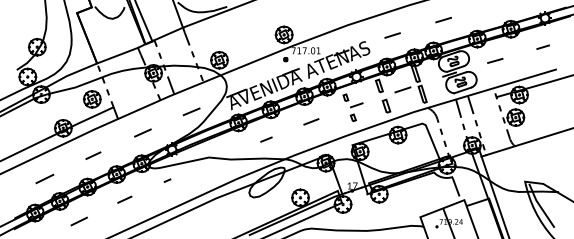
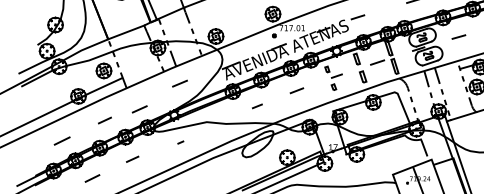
line: (392, 35) -> (357, 17), moved
line: (191, 111) -> (179, 83), moved
line: (142, 132) -> (139, 108), moved
line: (167, 180) -> (180, 142), moved

